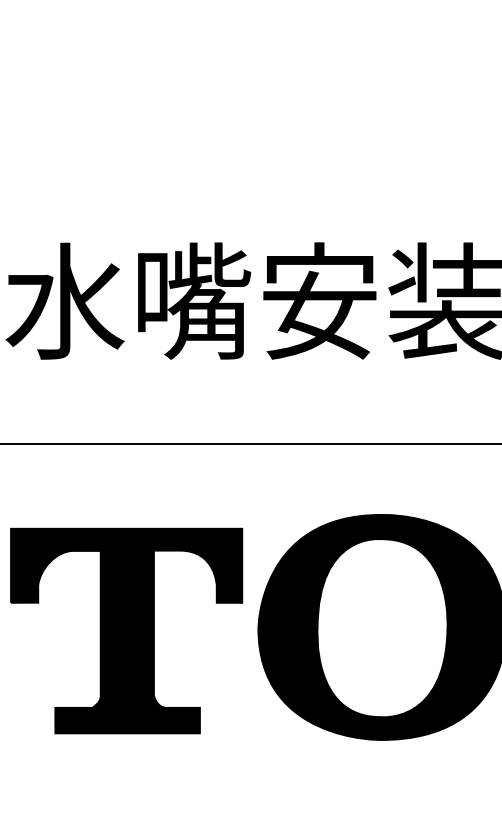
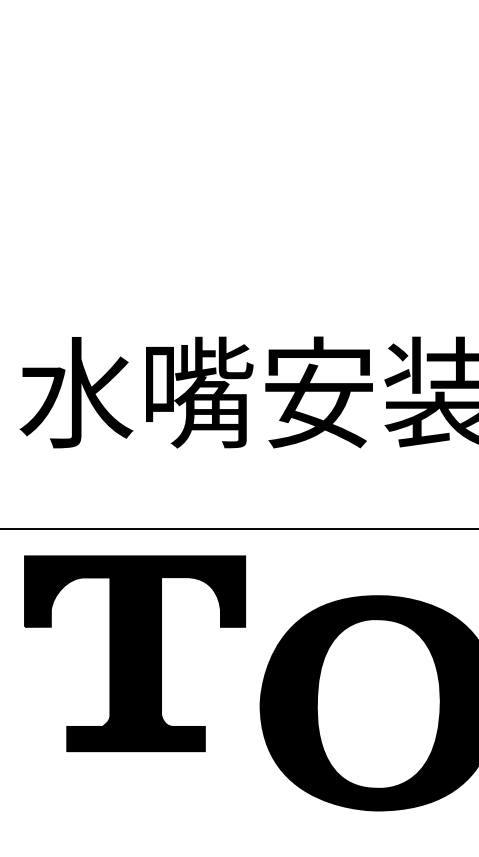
part: (126, 630) -> (134, 653), moved

